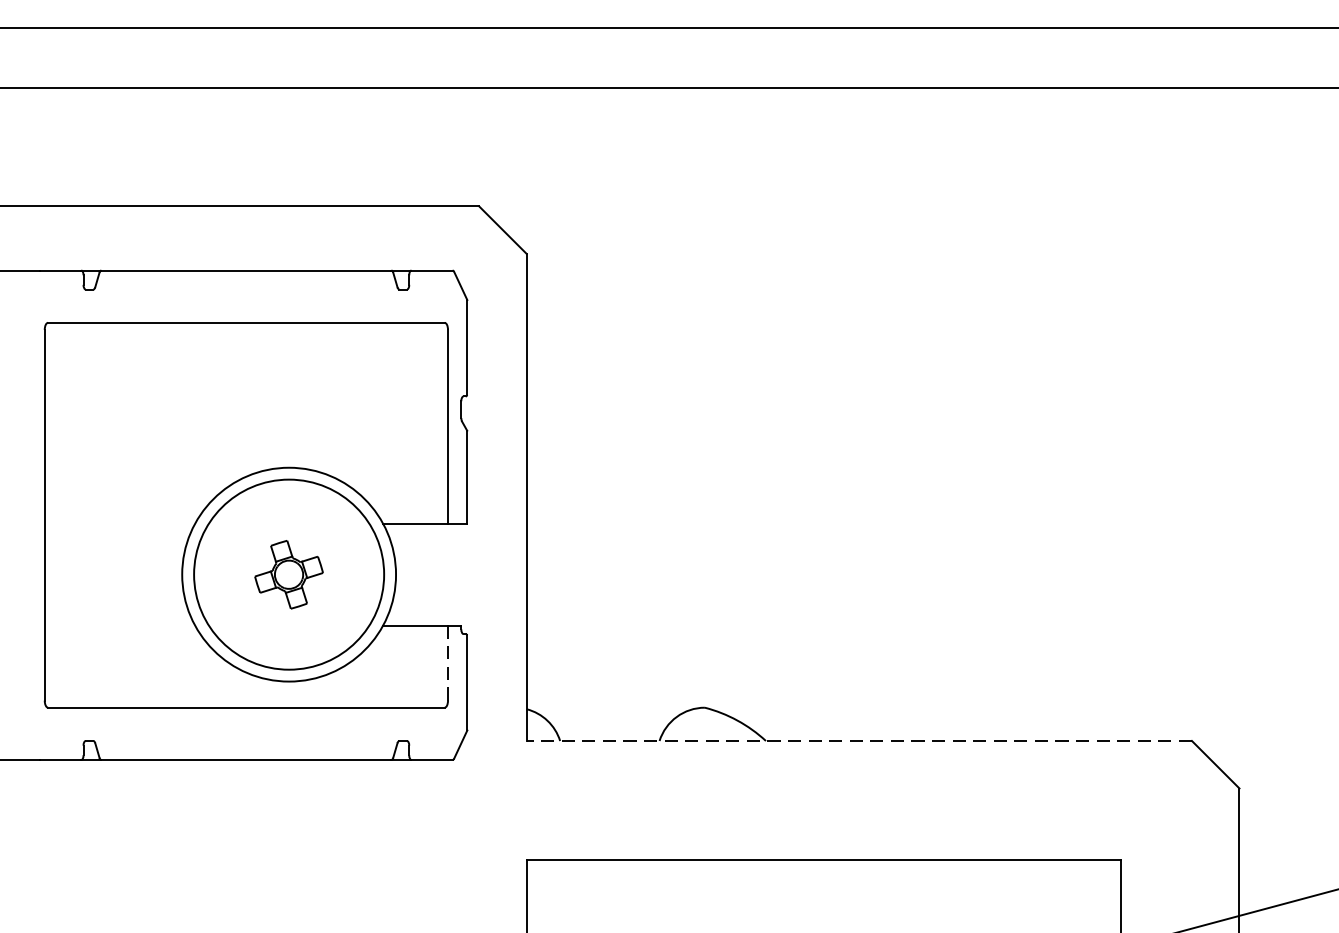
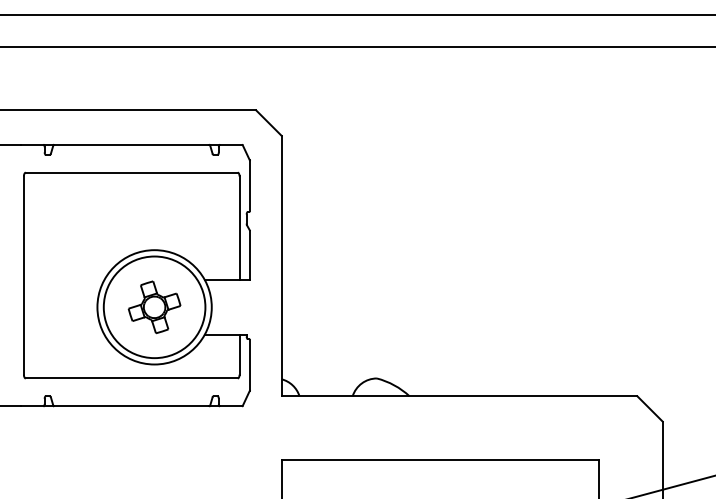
part: (288, 574) -> (154, 307), size x1.43
line: (447, 664) -> (239, 355), dashed -> solid
line: (859, 741) -> (459, 396), dashed -> solid

